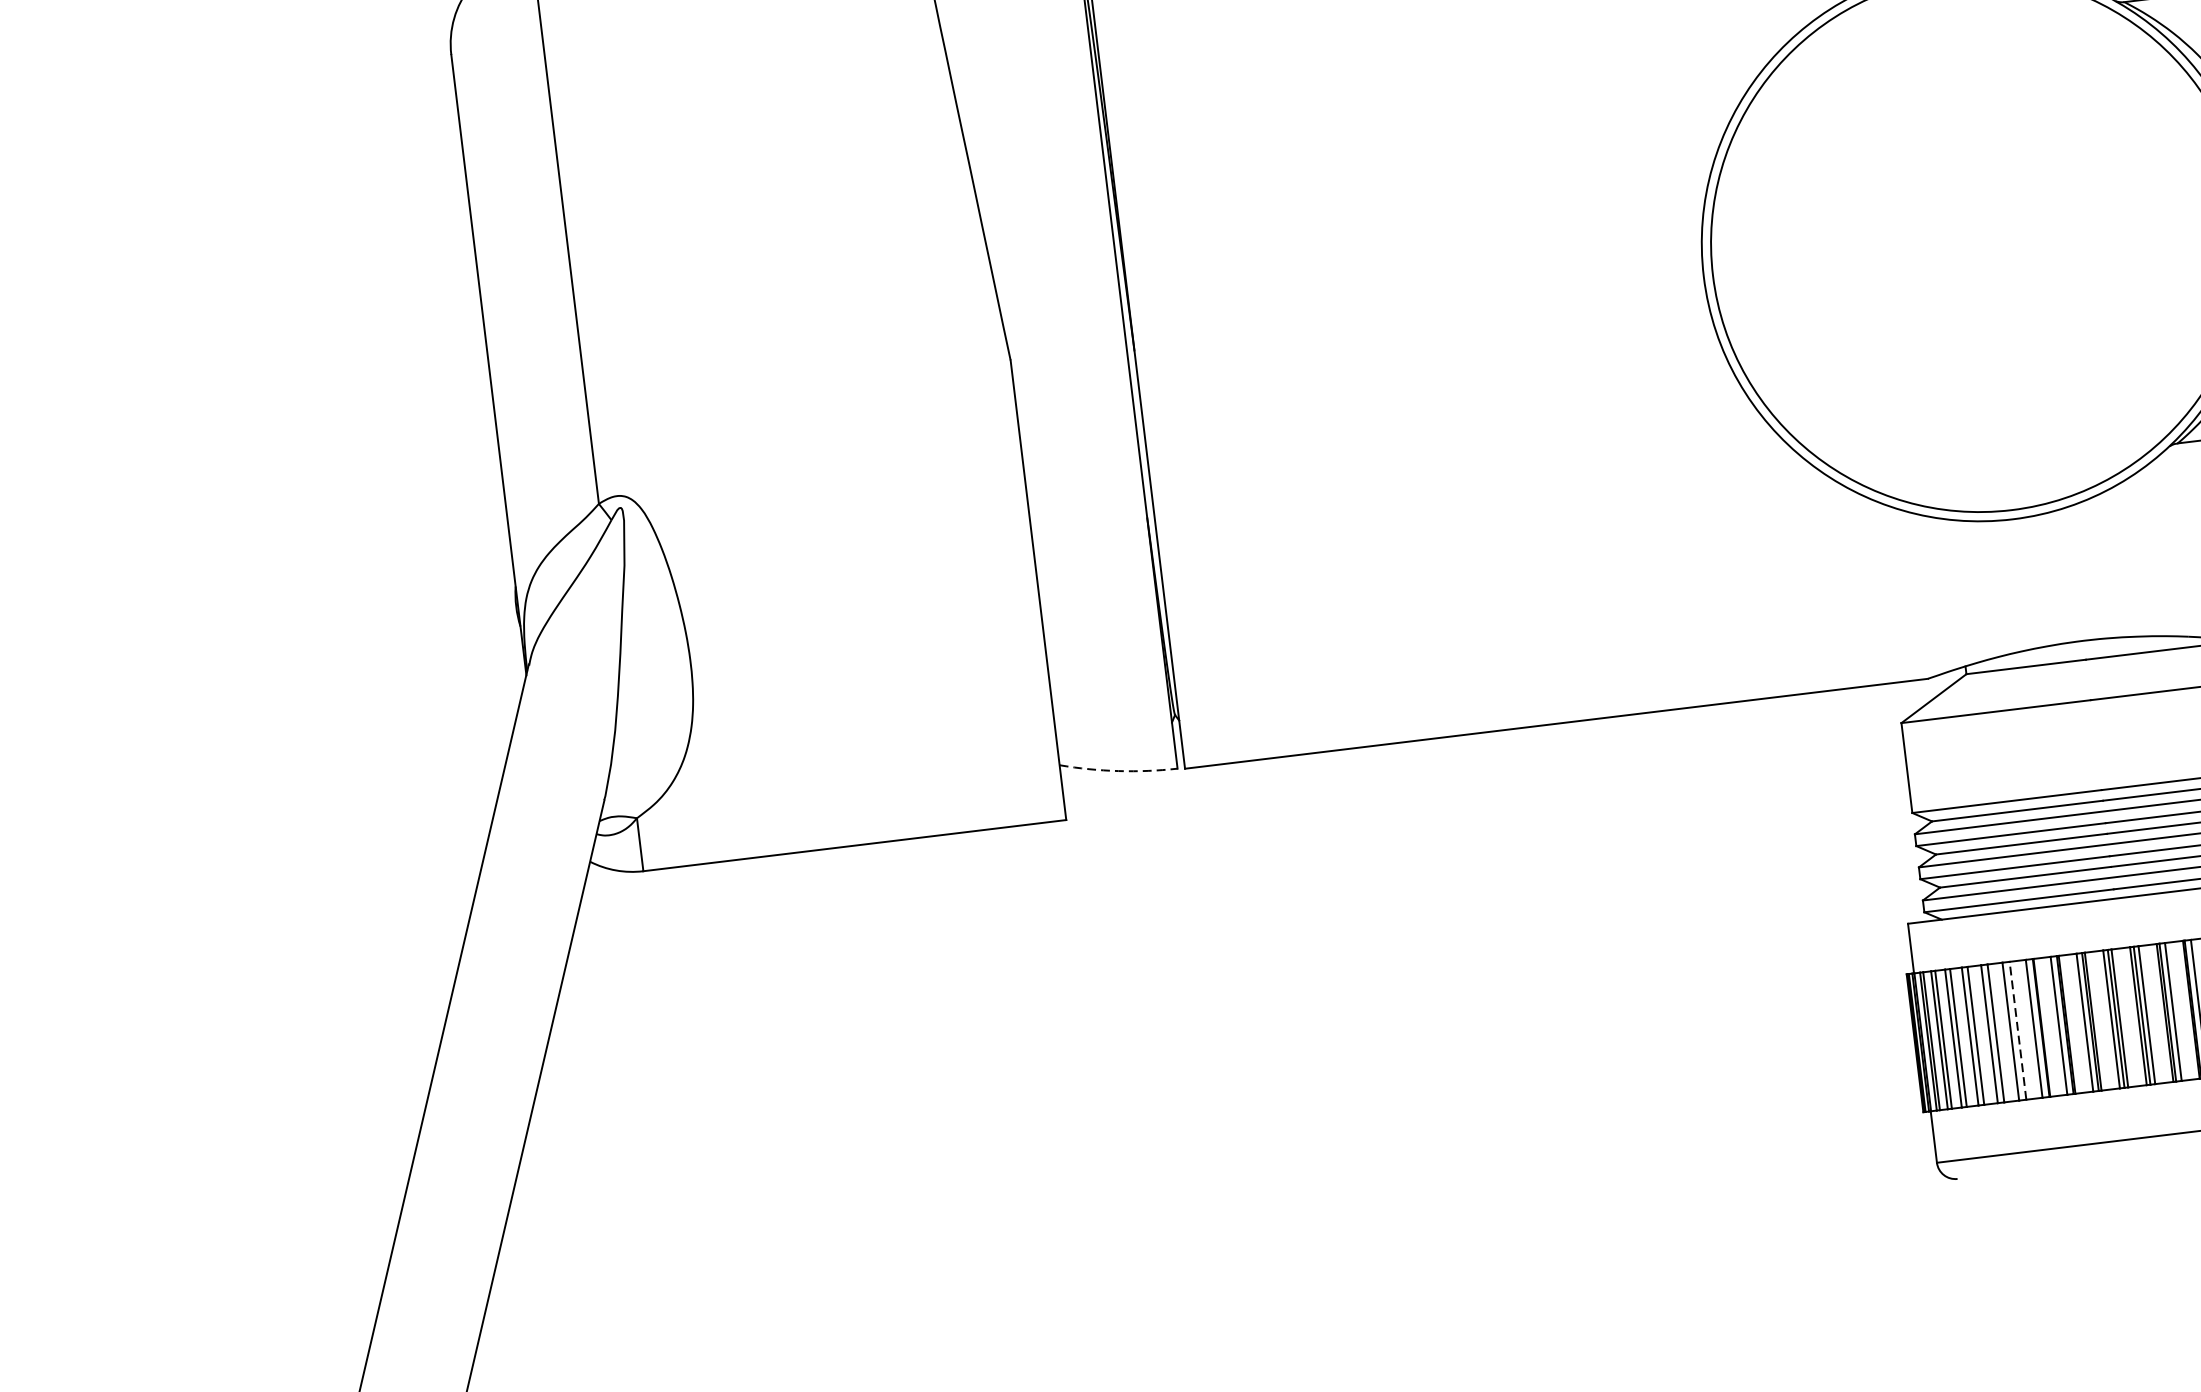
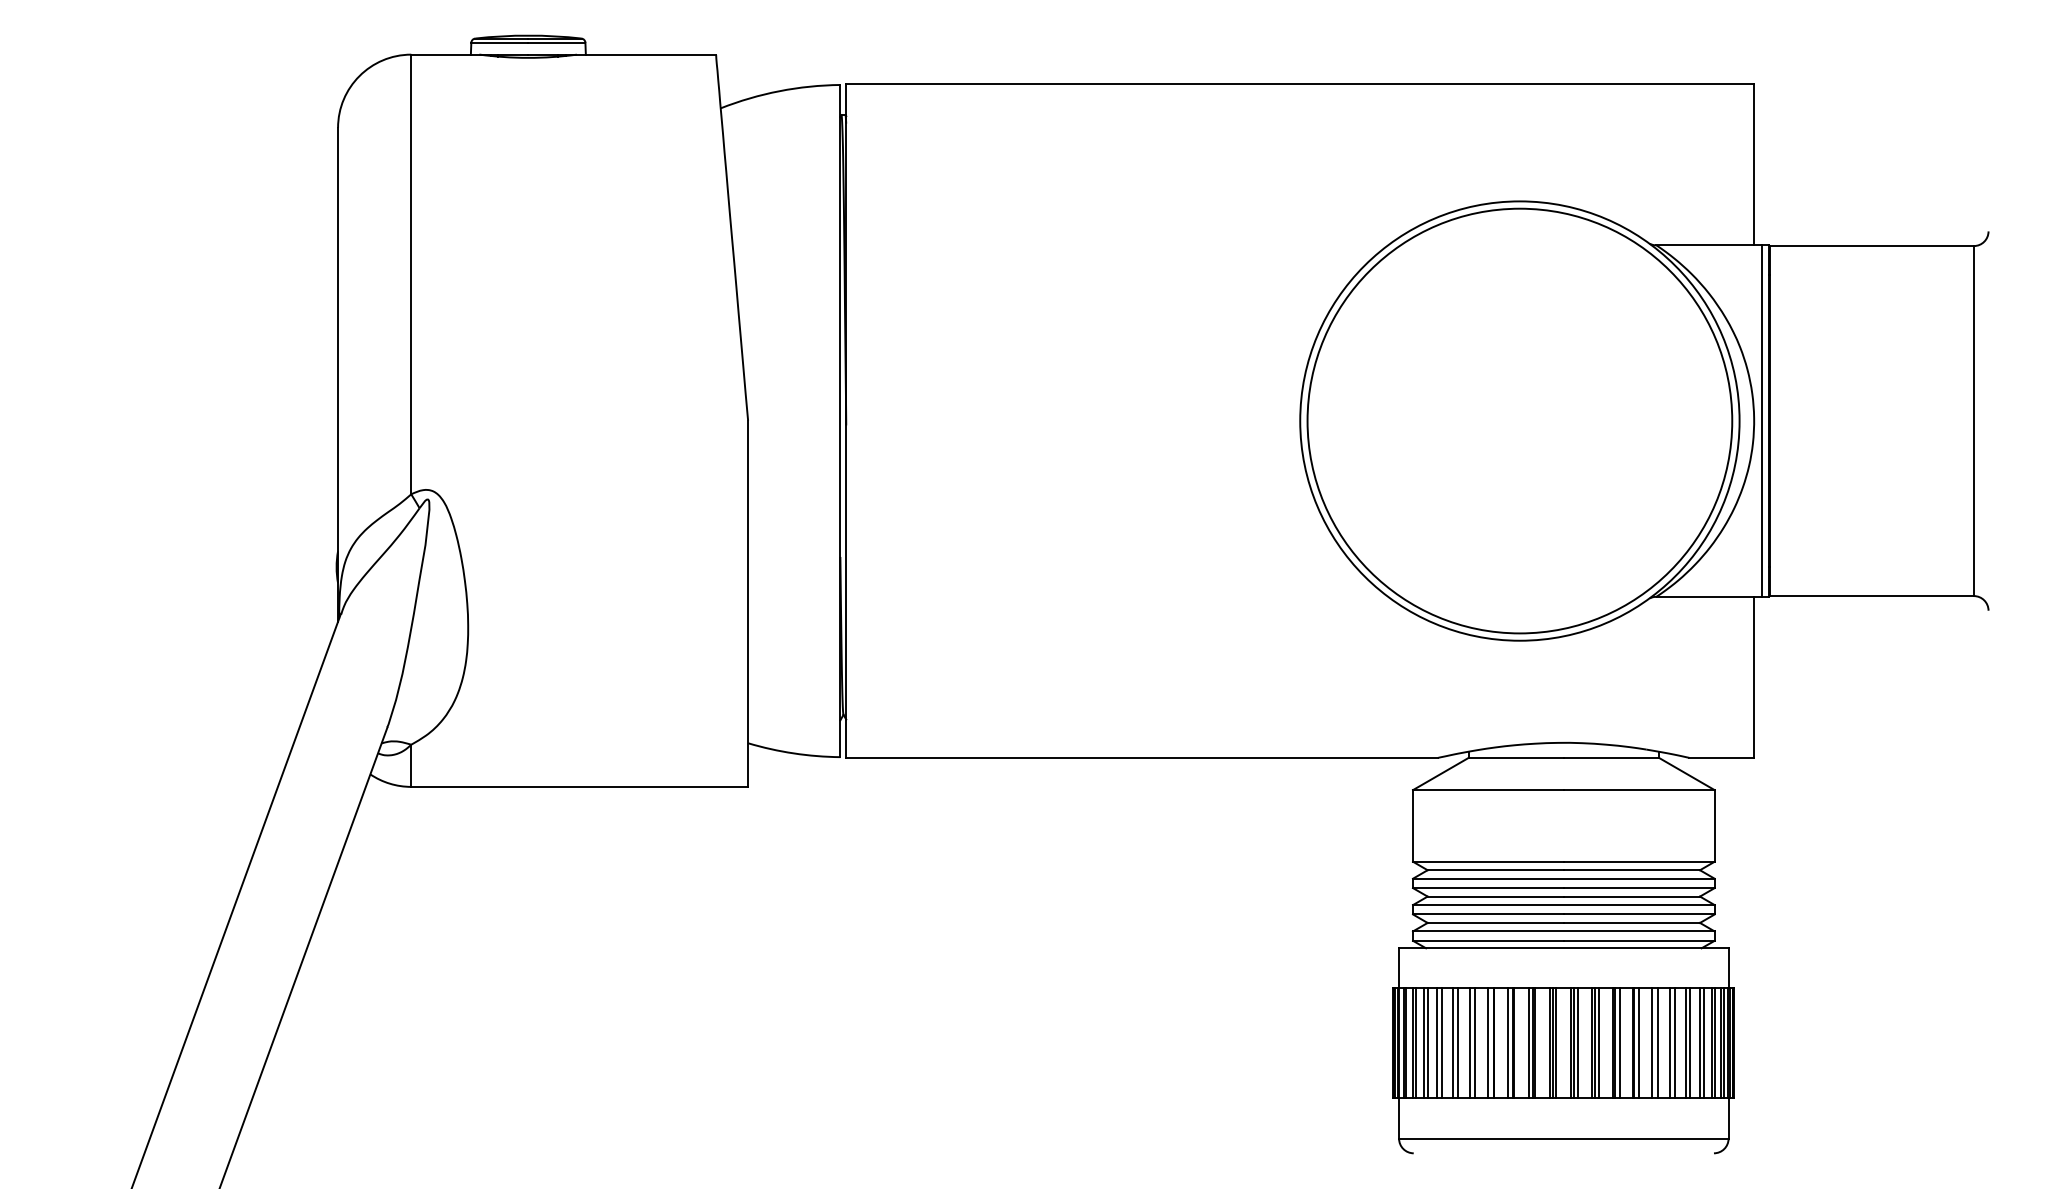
arc: (1118, 771) -> (793, 753), dashed -> solid
line: (2018, 1030) -> (1475, 1042), dashed -> solid

